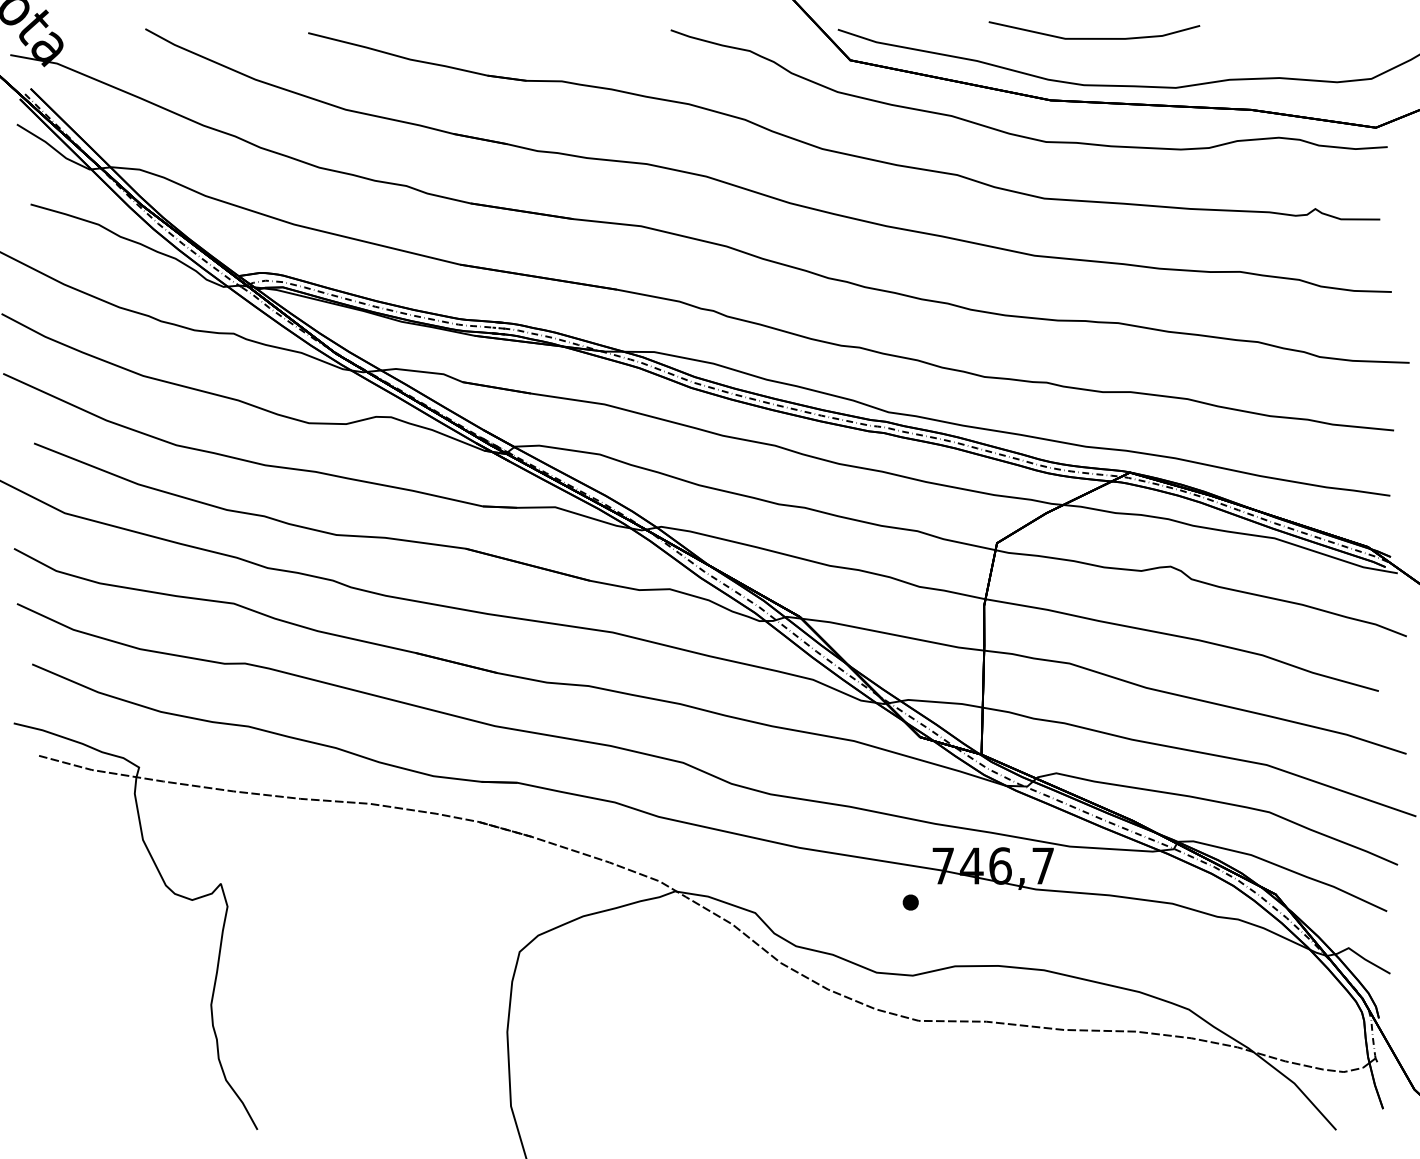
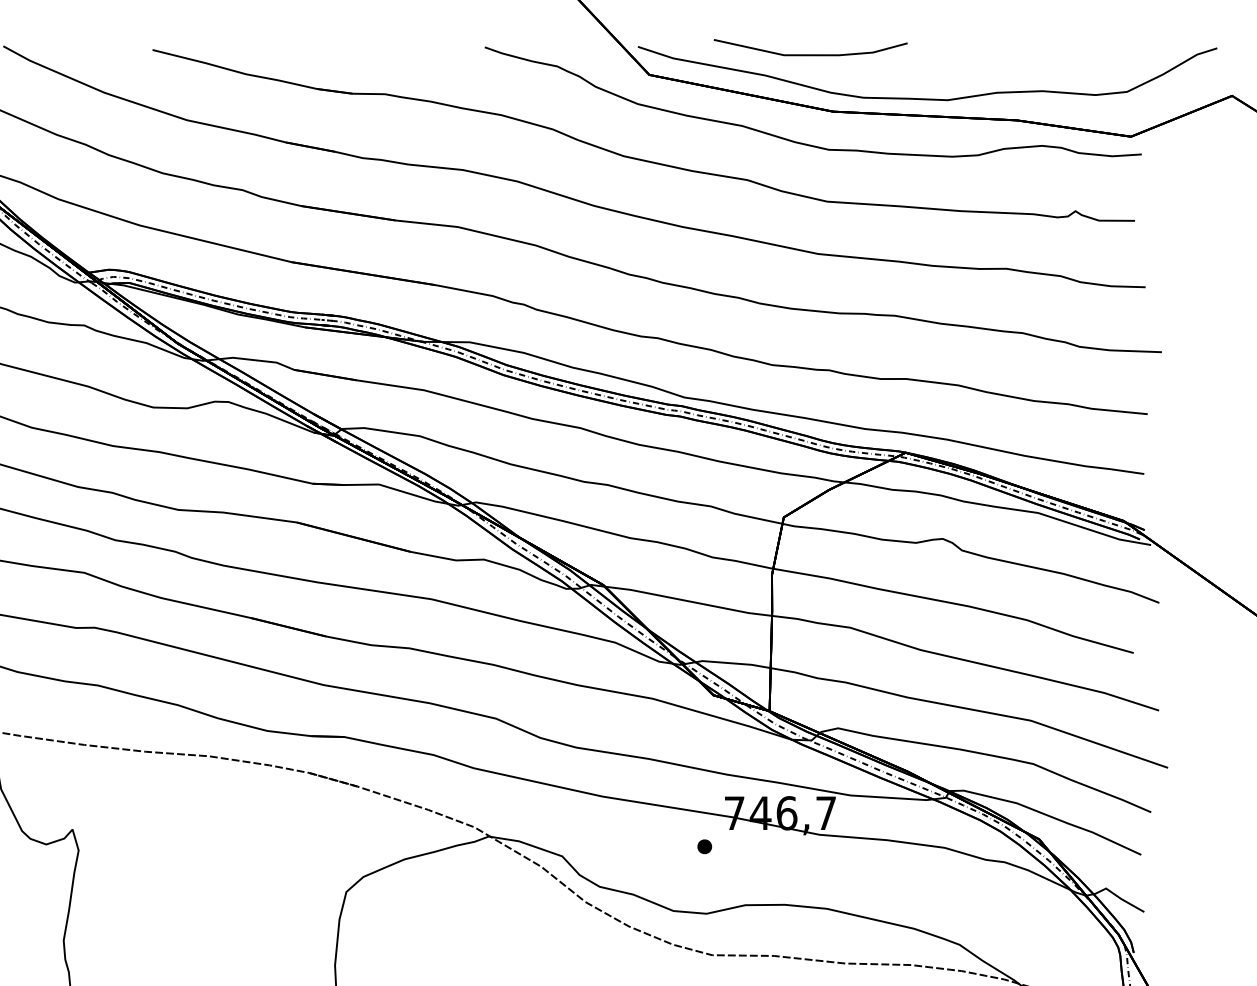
line: (1094, 38) -> (810, 54), moved

